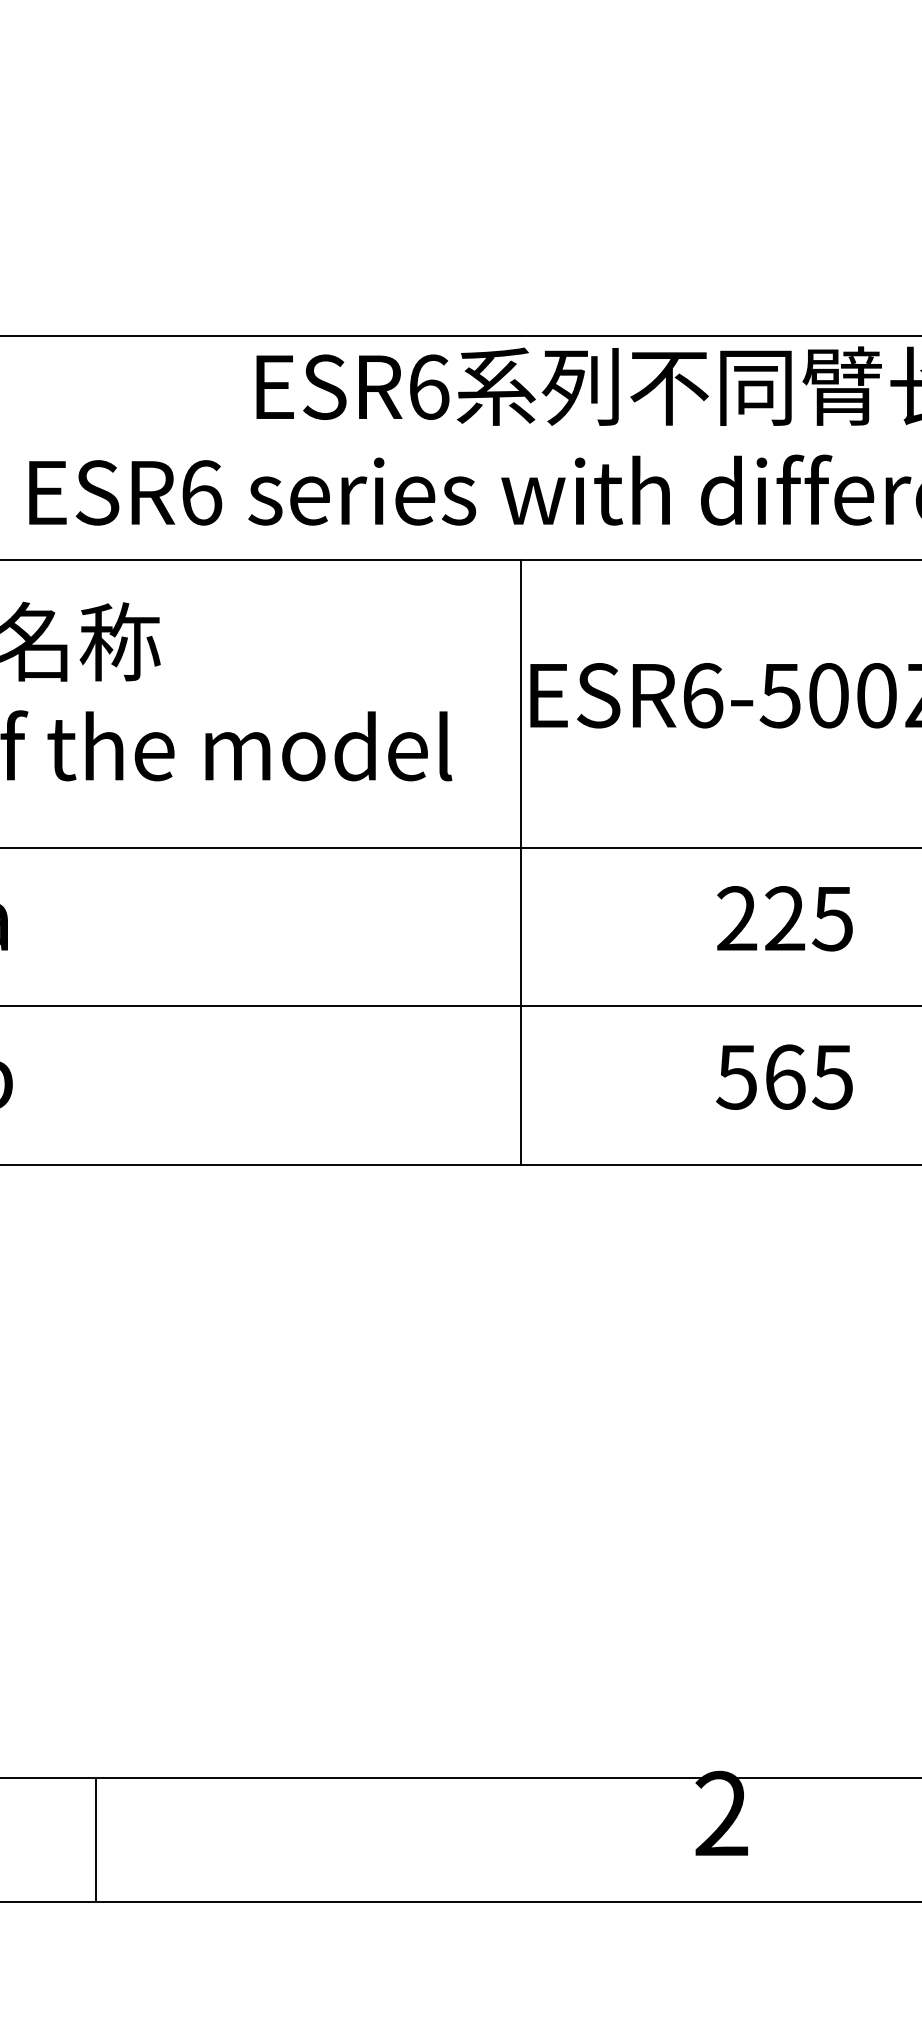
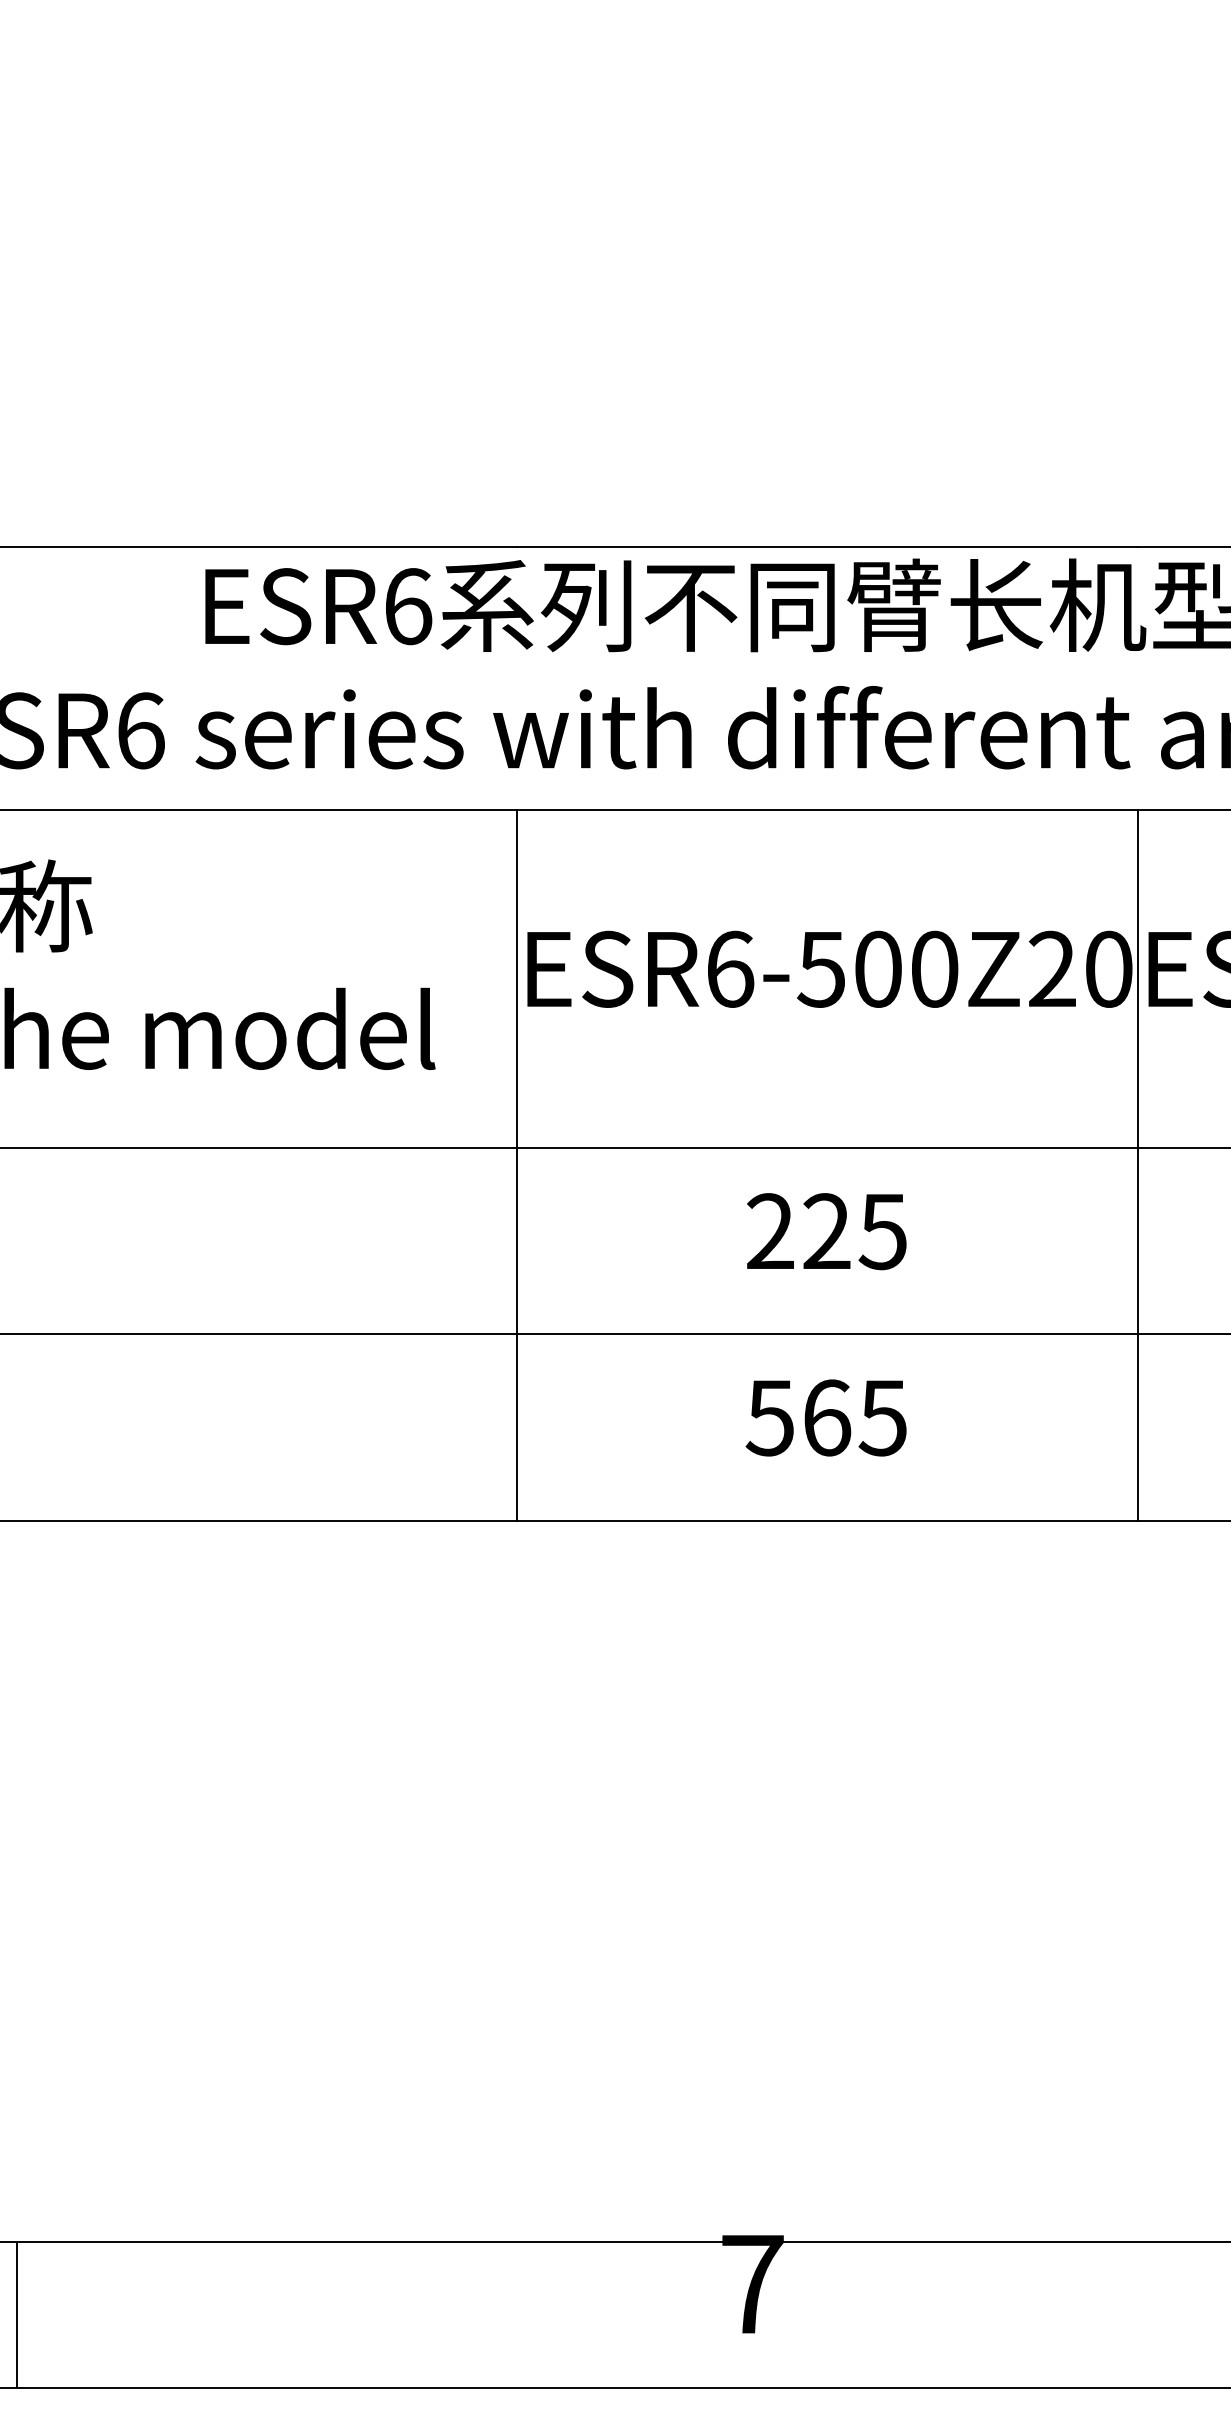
text: (721, 1813) -> (752, 2283), 2 -> 7

